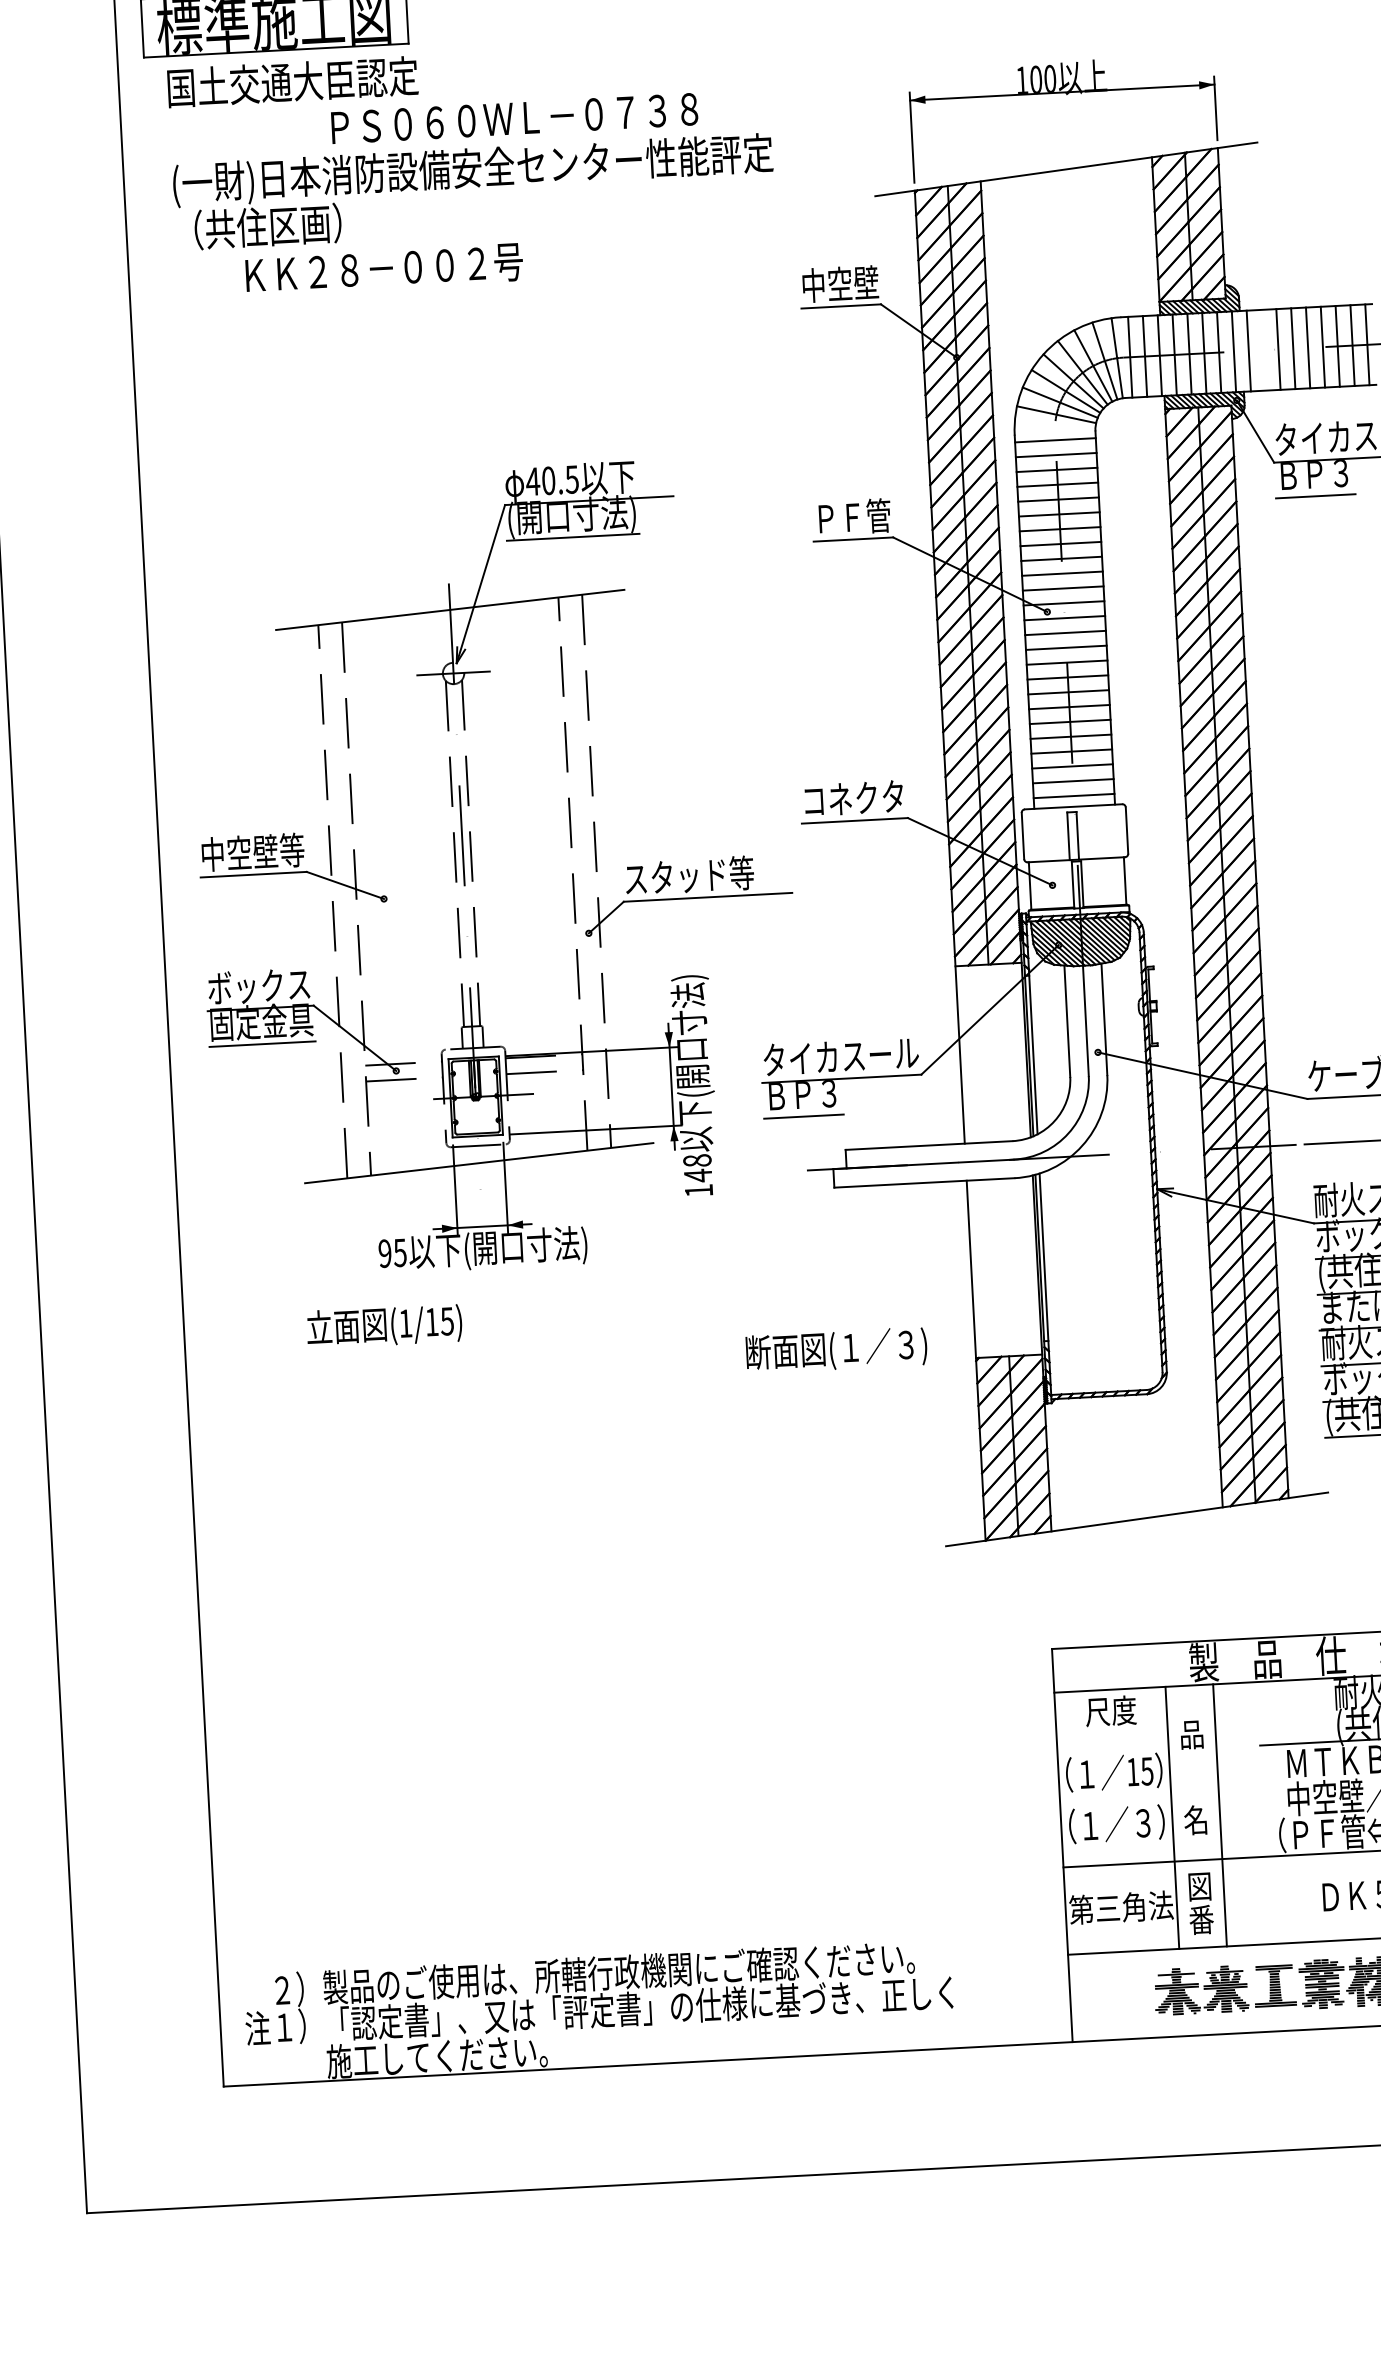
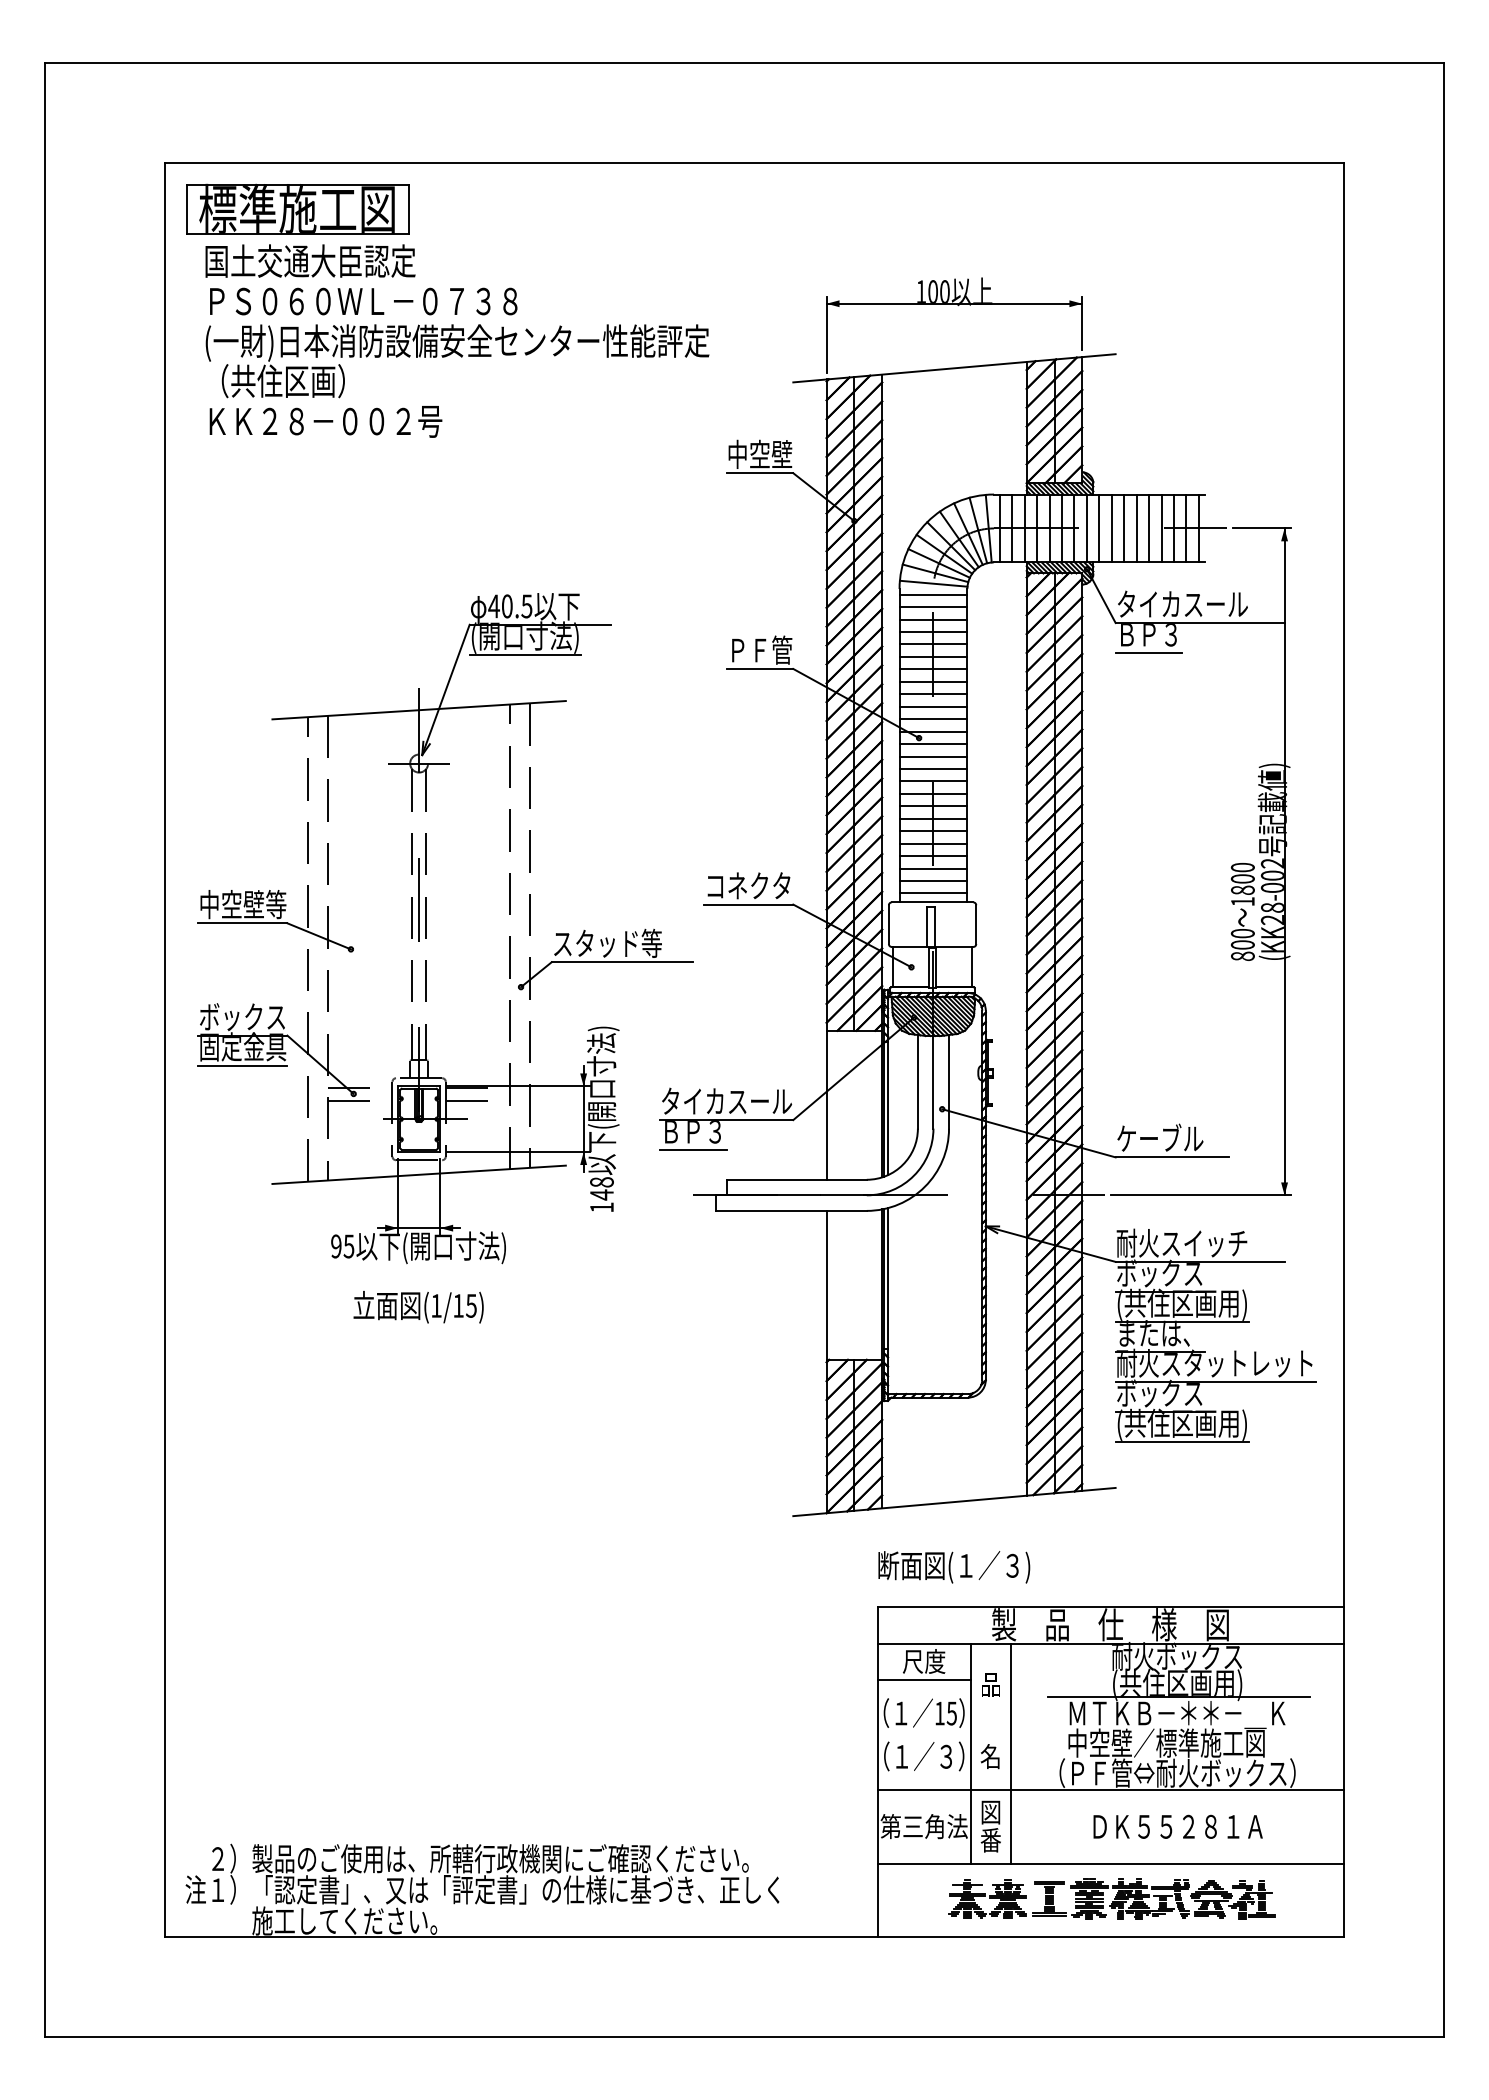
text: (514, 118) -> (363, 301), moved
text: (383, 268) -> (325, 421), moved
line: (1263, 350) -> (1111, 528), added
line: (1054, 426) -> (933, 583), added
text: (384, 1326) -> (418, 1307), moved
text: (836, 1350) -> (954, 1567), moved
line: (1111, 1733) -> (923, 1680), added

